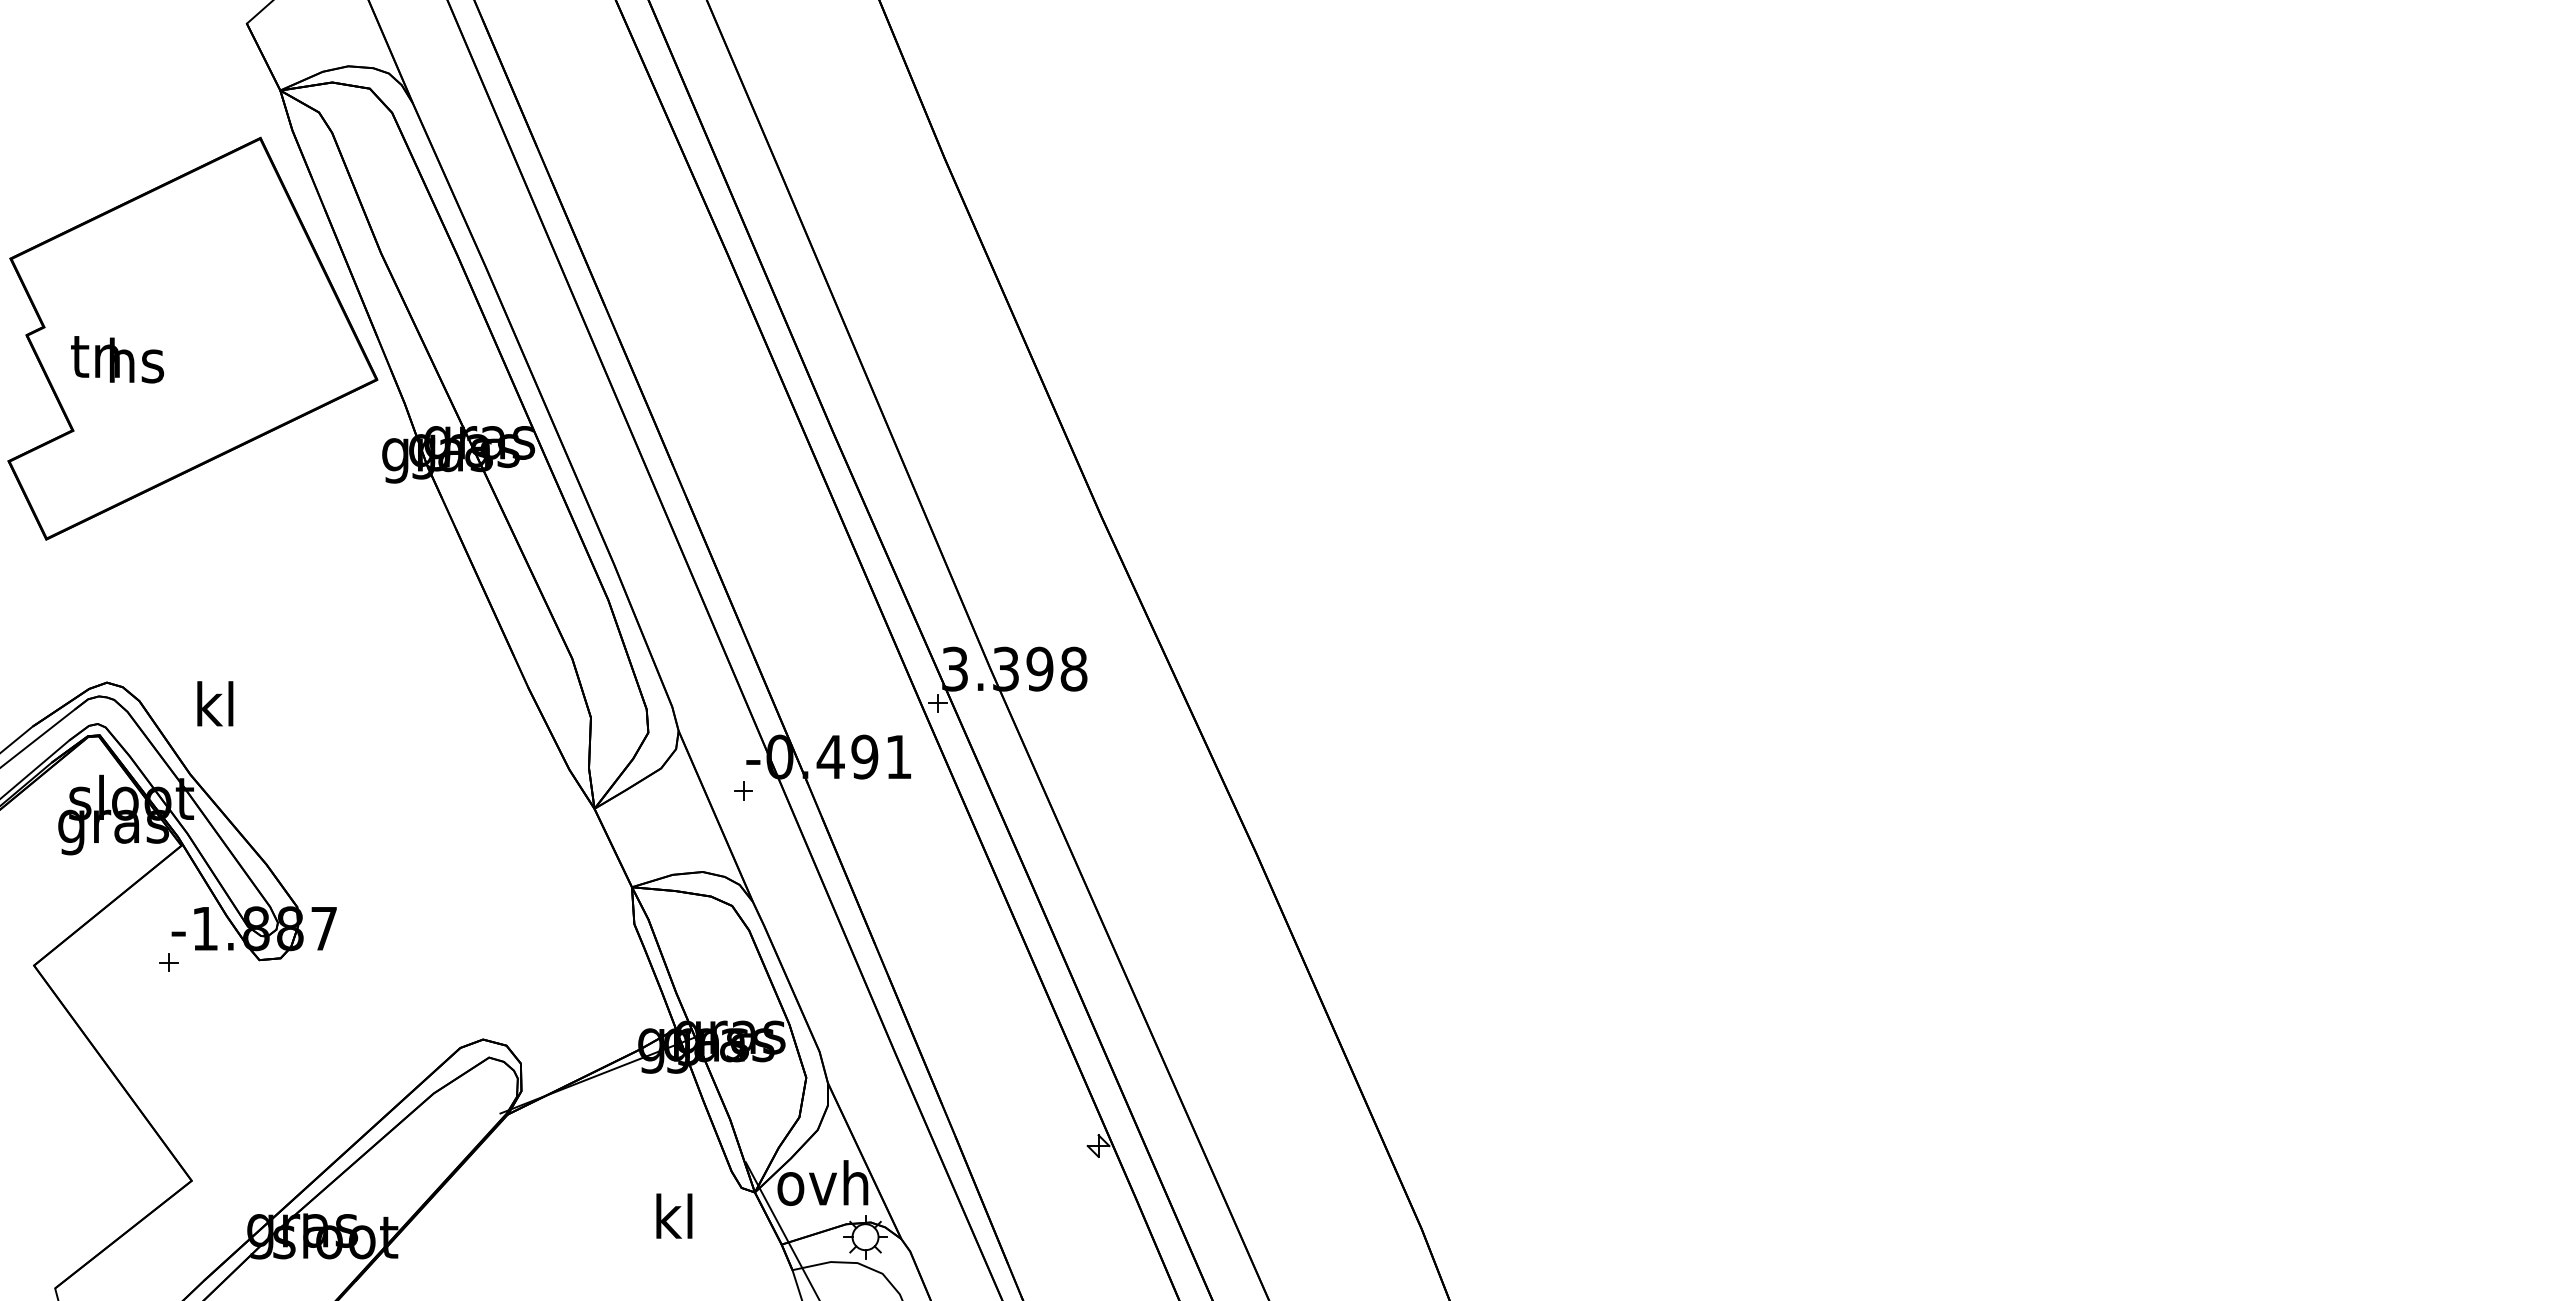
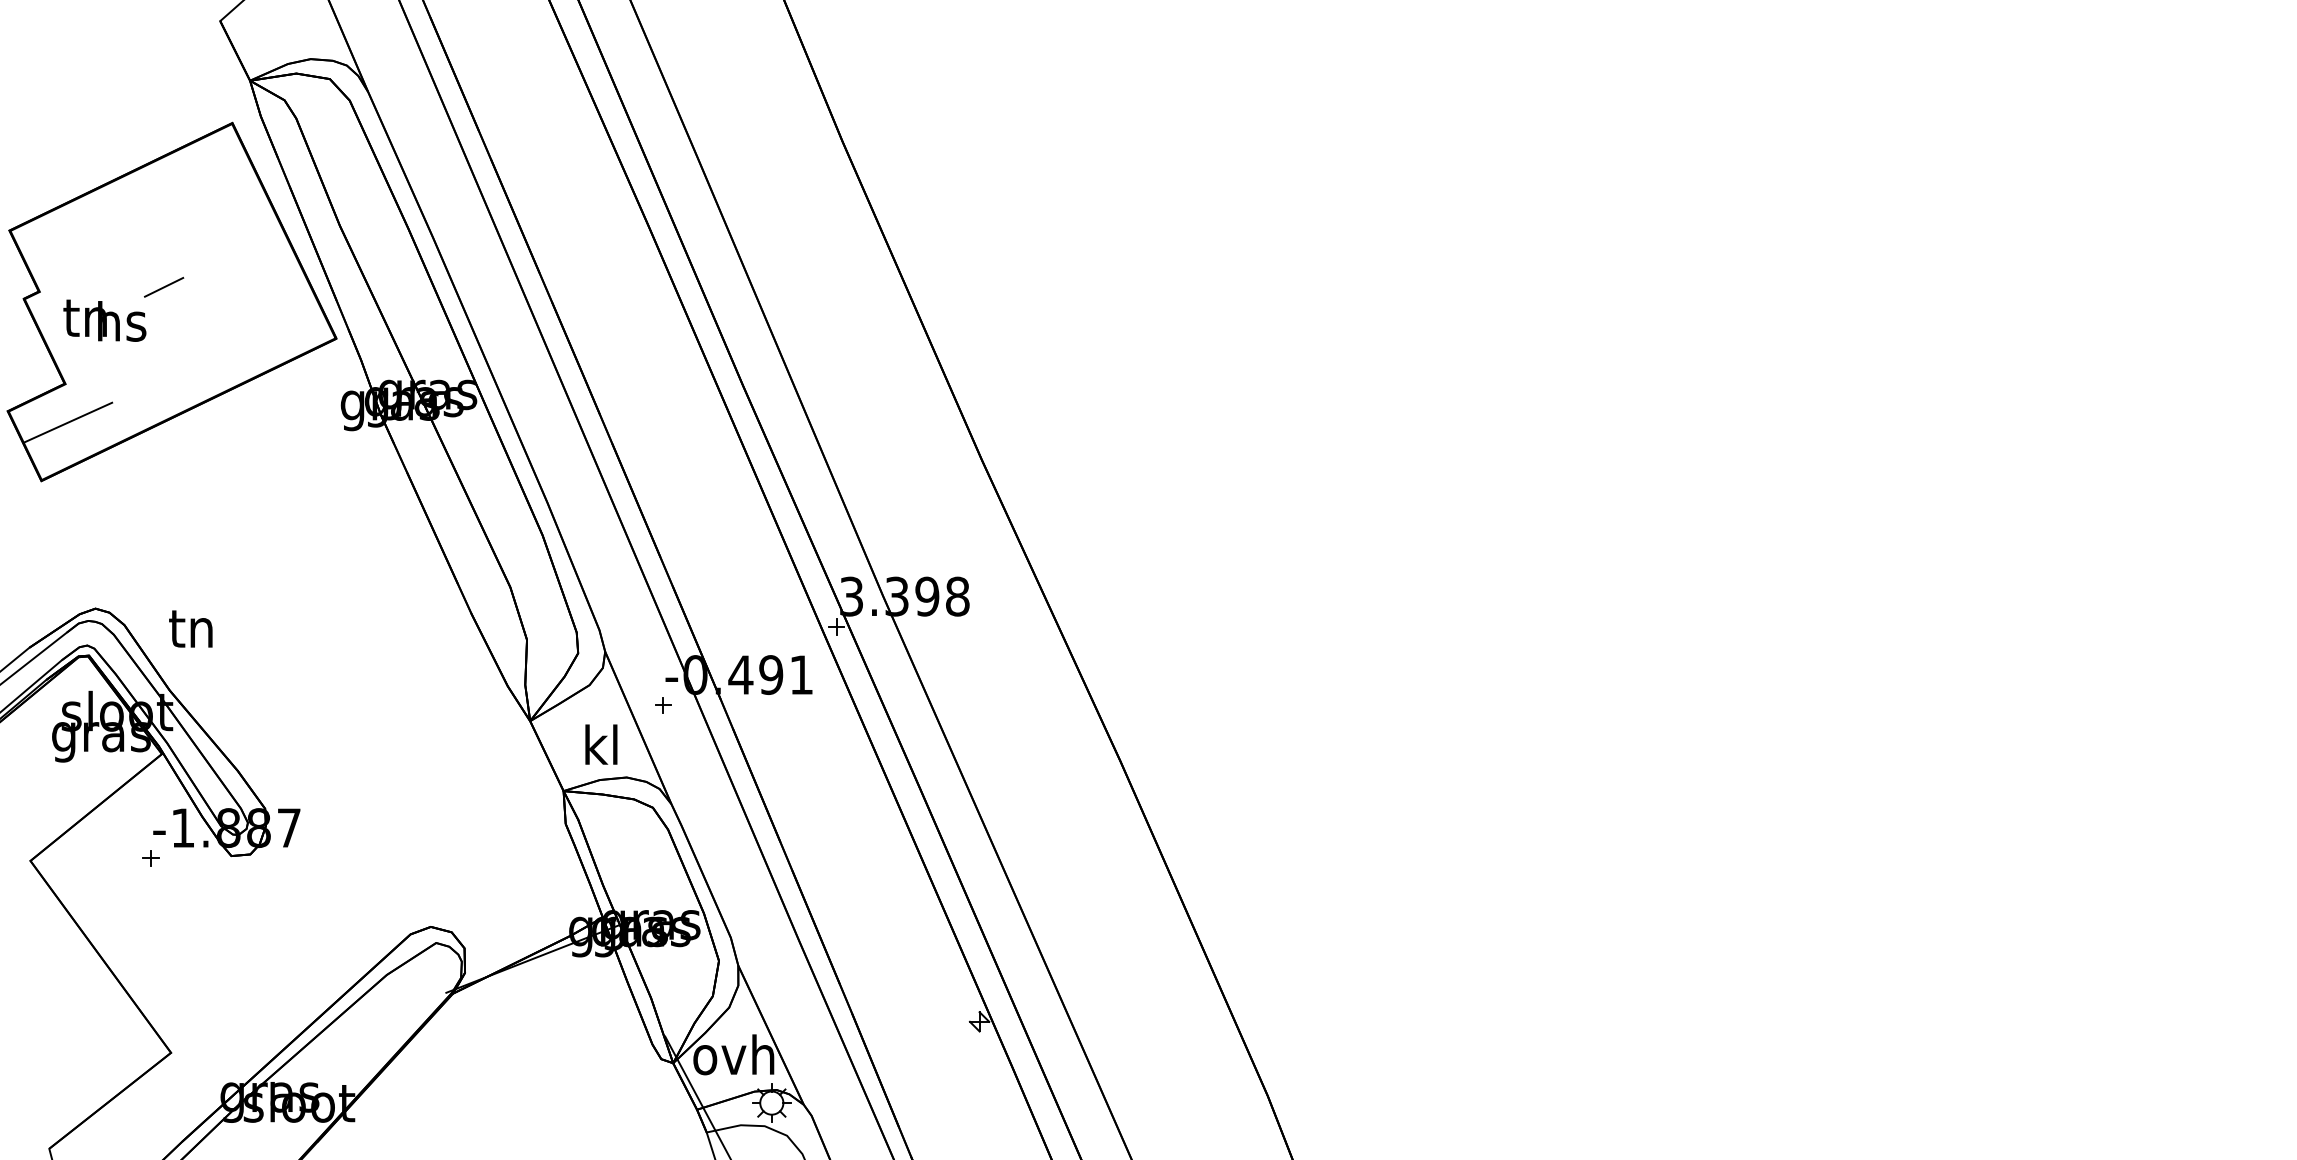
line: (183, 321) -> (163, 286), added
line: (76, 473) -> (68, 422), added
text: (213, 703) -> (190, 627), kl -> tn
text: (674, 1215) -> (601, 744), moved

